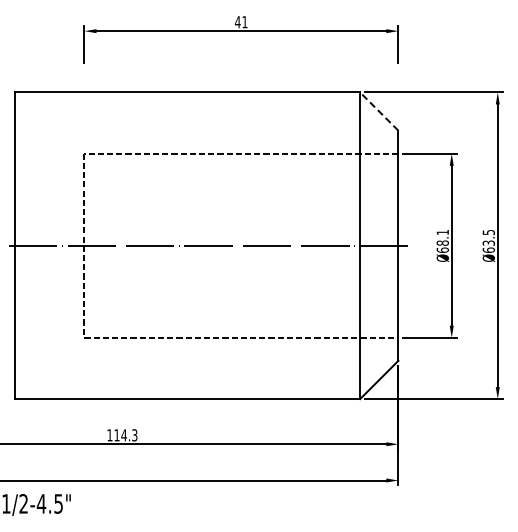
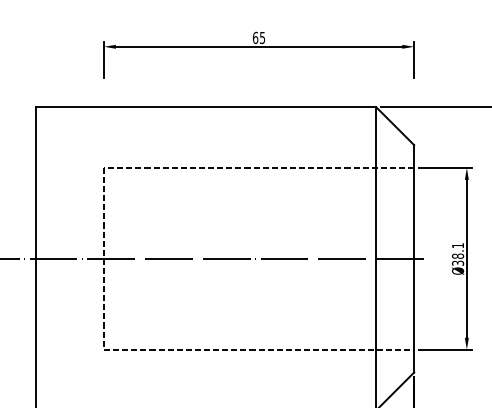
text: (240, 22) -> (258, 38), 41 -> 65
line: (378, 111) -> (394, 126), dashed -> solid
text: (442, 249) -> (457, 262), Ø68.1 -> Ø38.1

